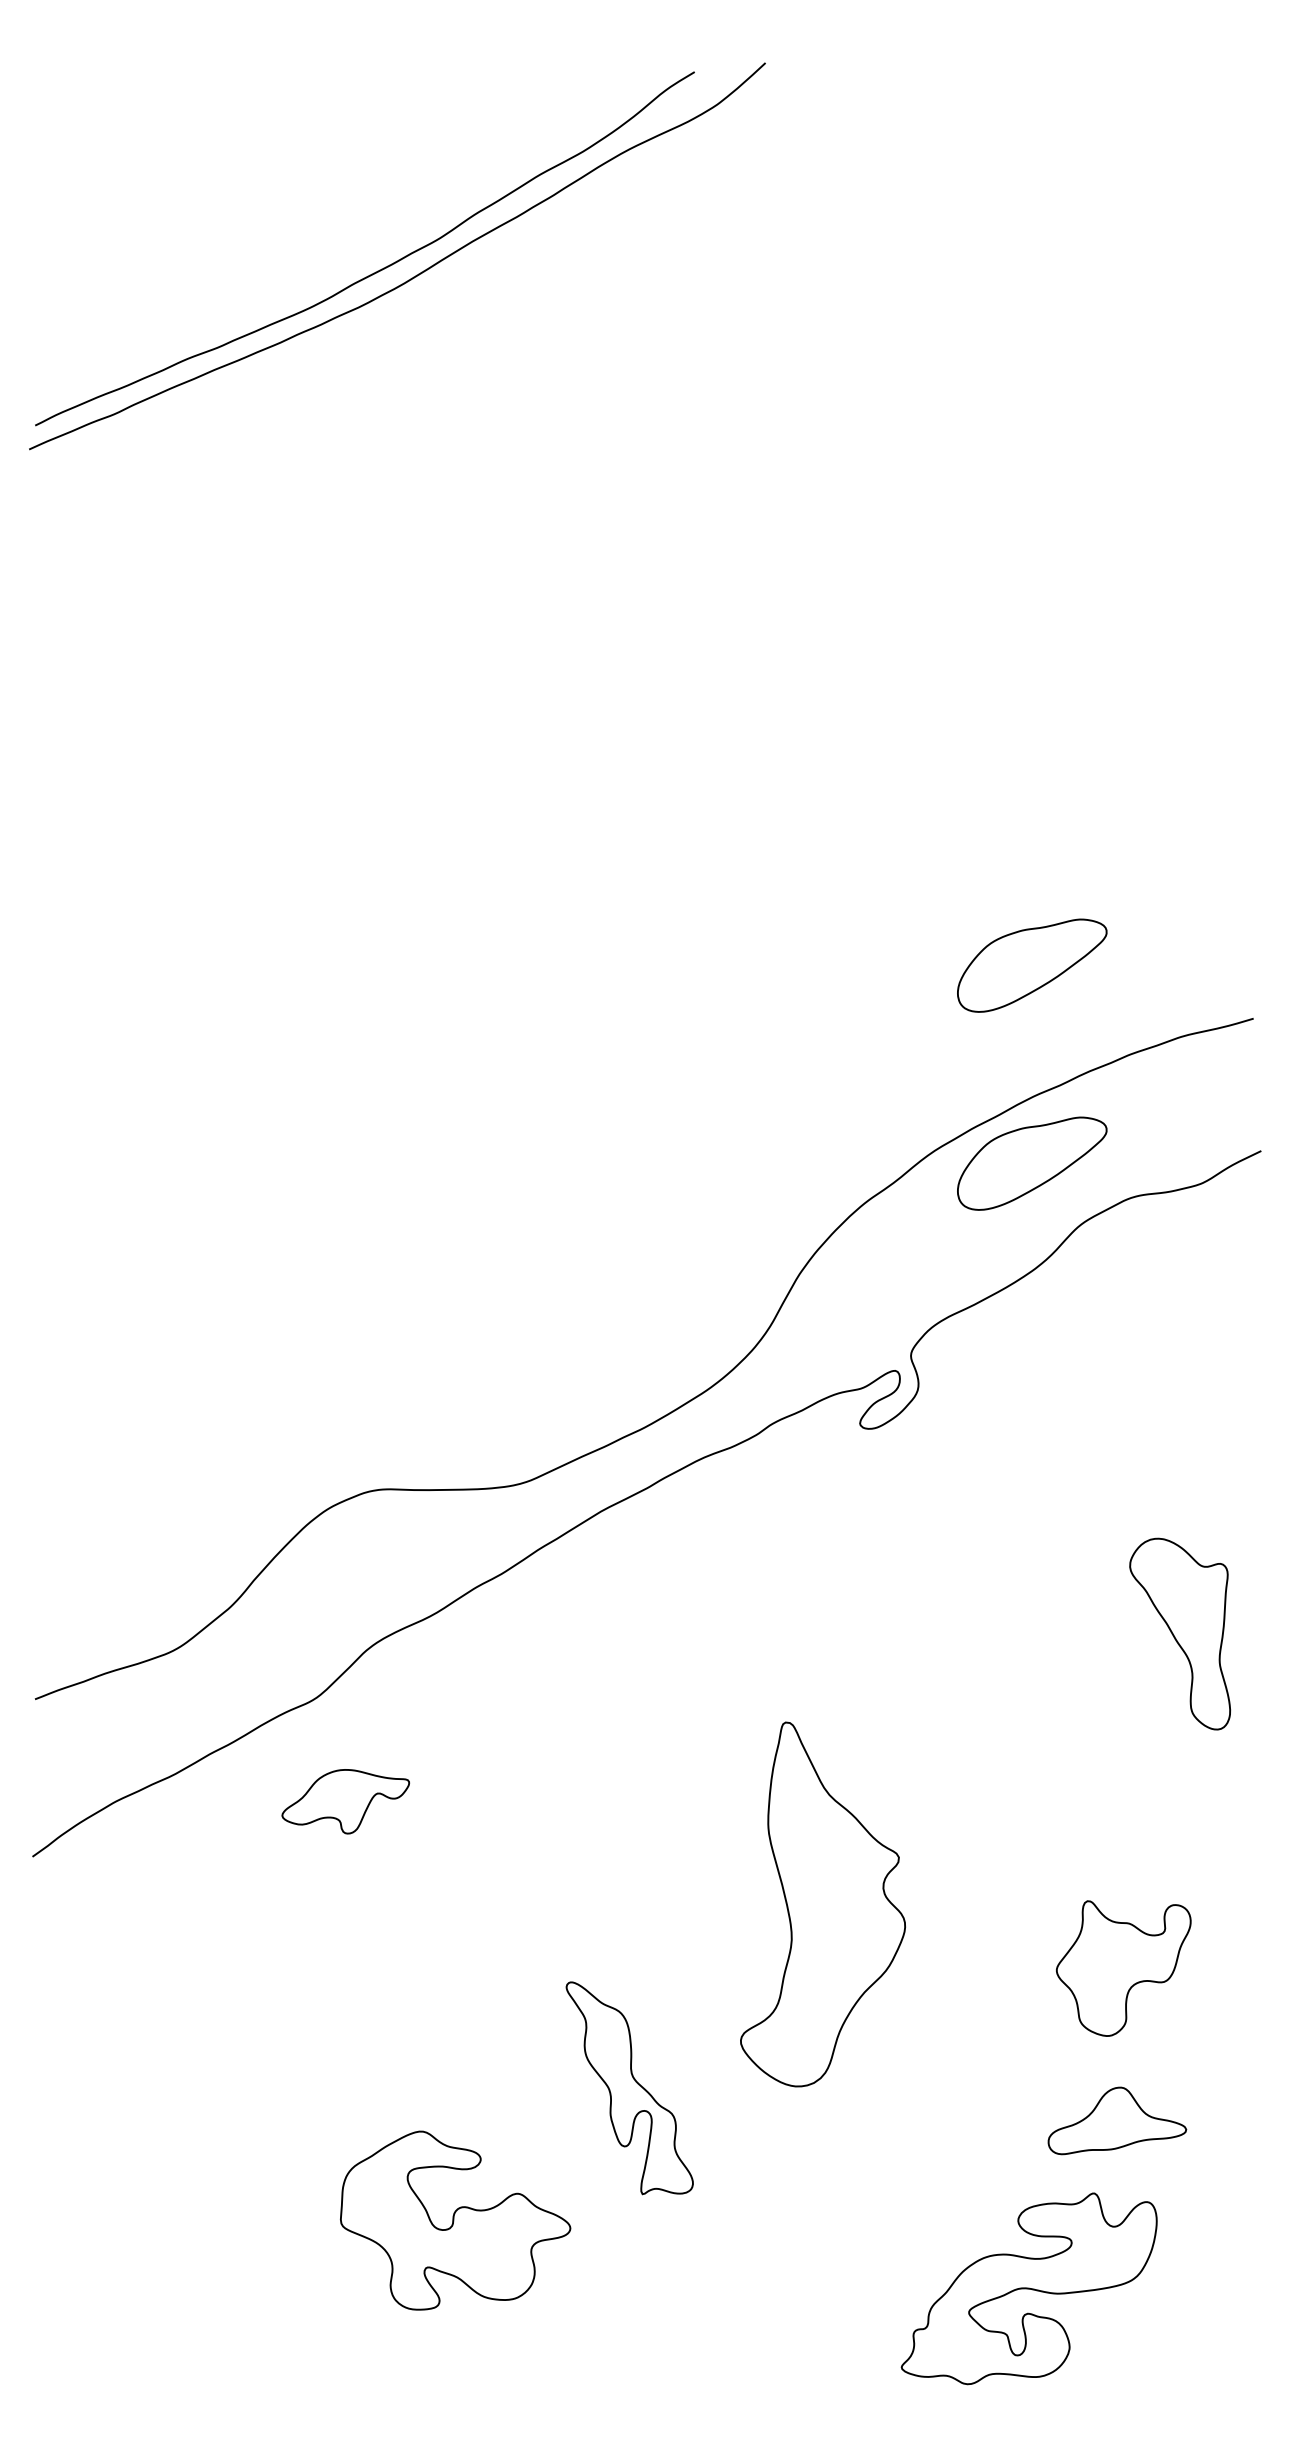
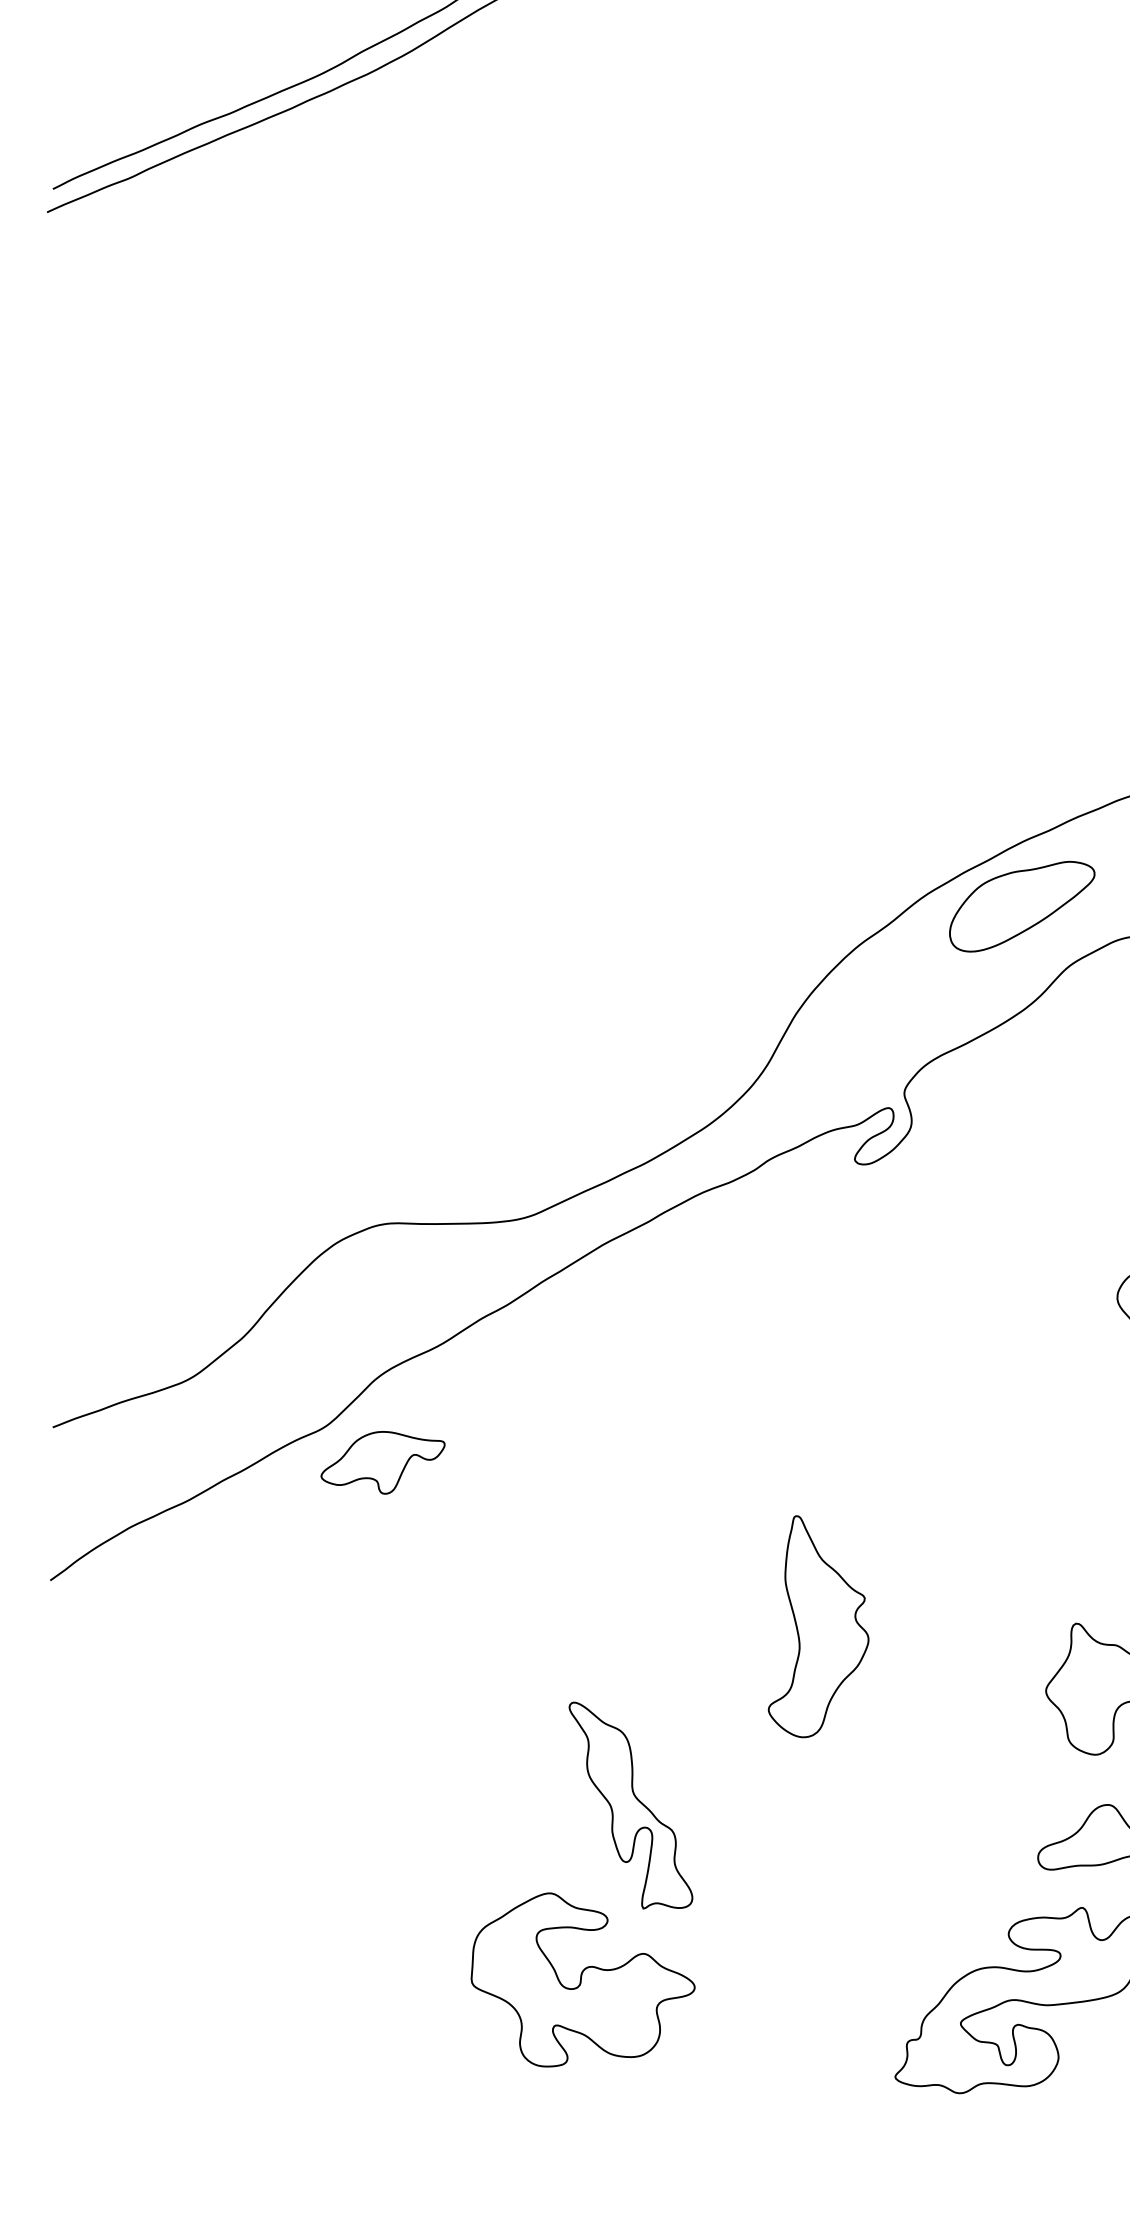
part: (1032, 965) -> (1022, 714), removed
part: (345, 1801) -> (382, 1462), moved
part: (822, 1903) -> (818, 1625), size x0.62
part: (455, 2220) -> (583, 1979), moved

